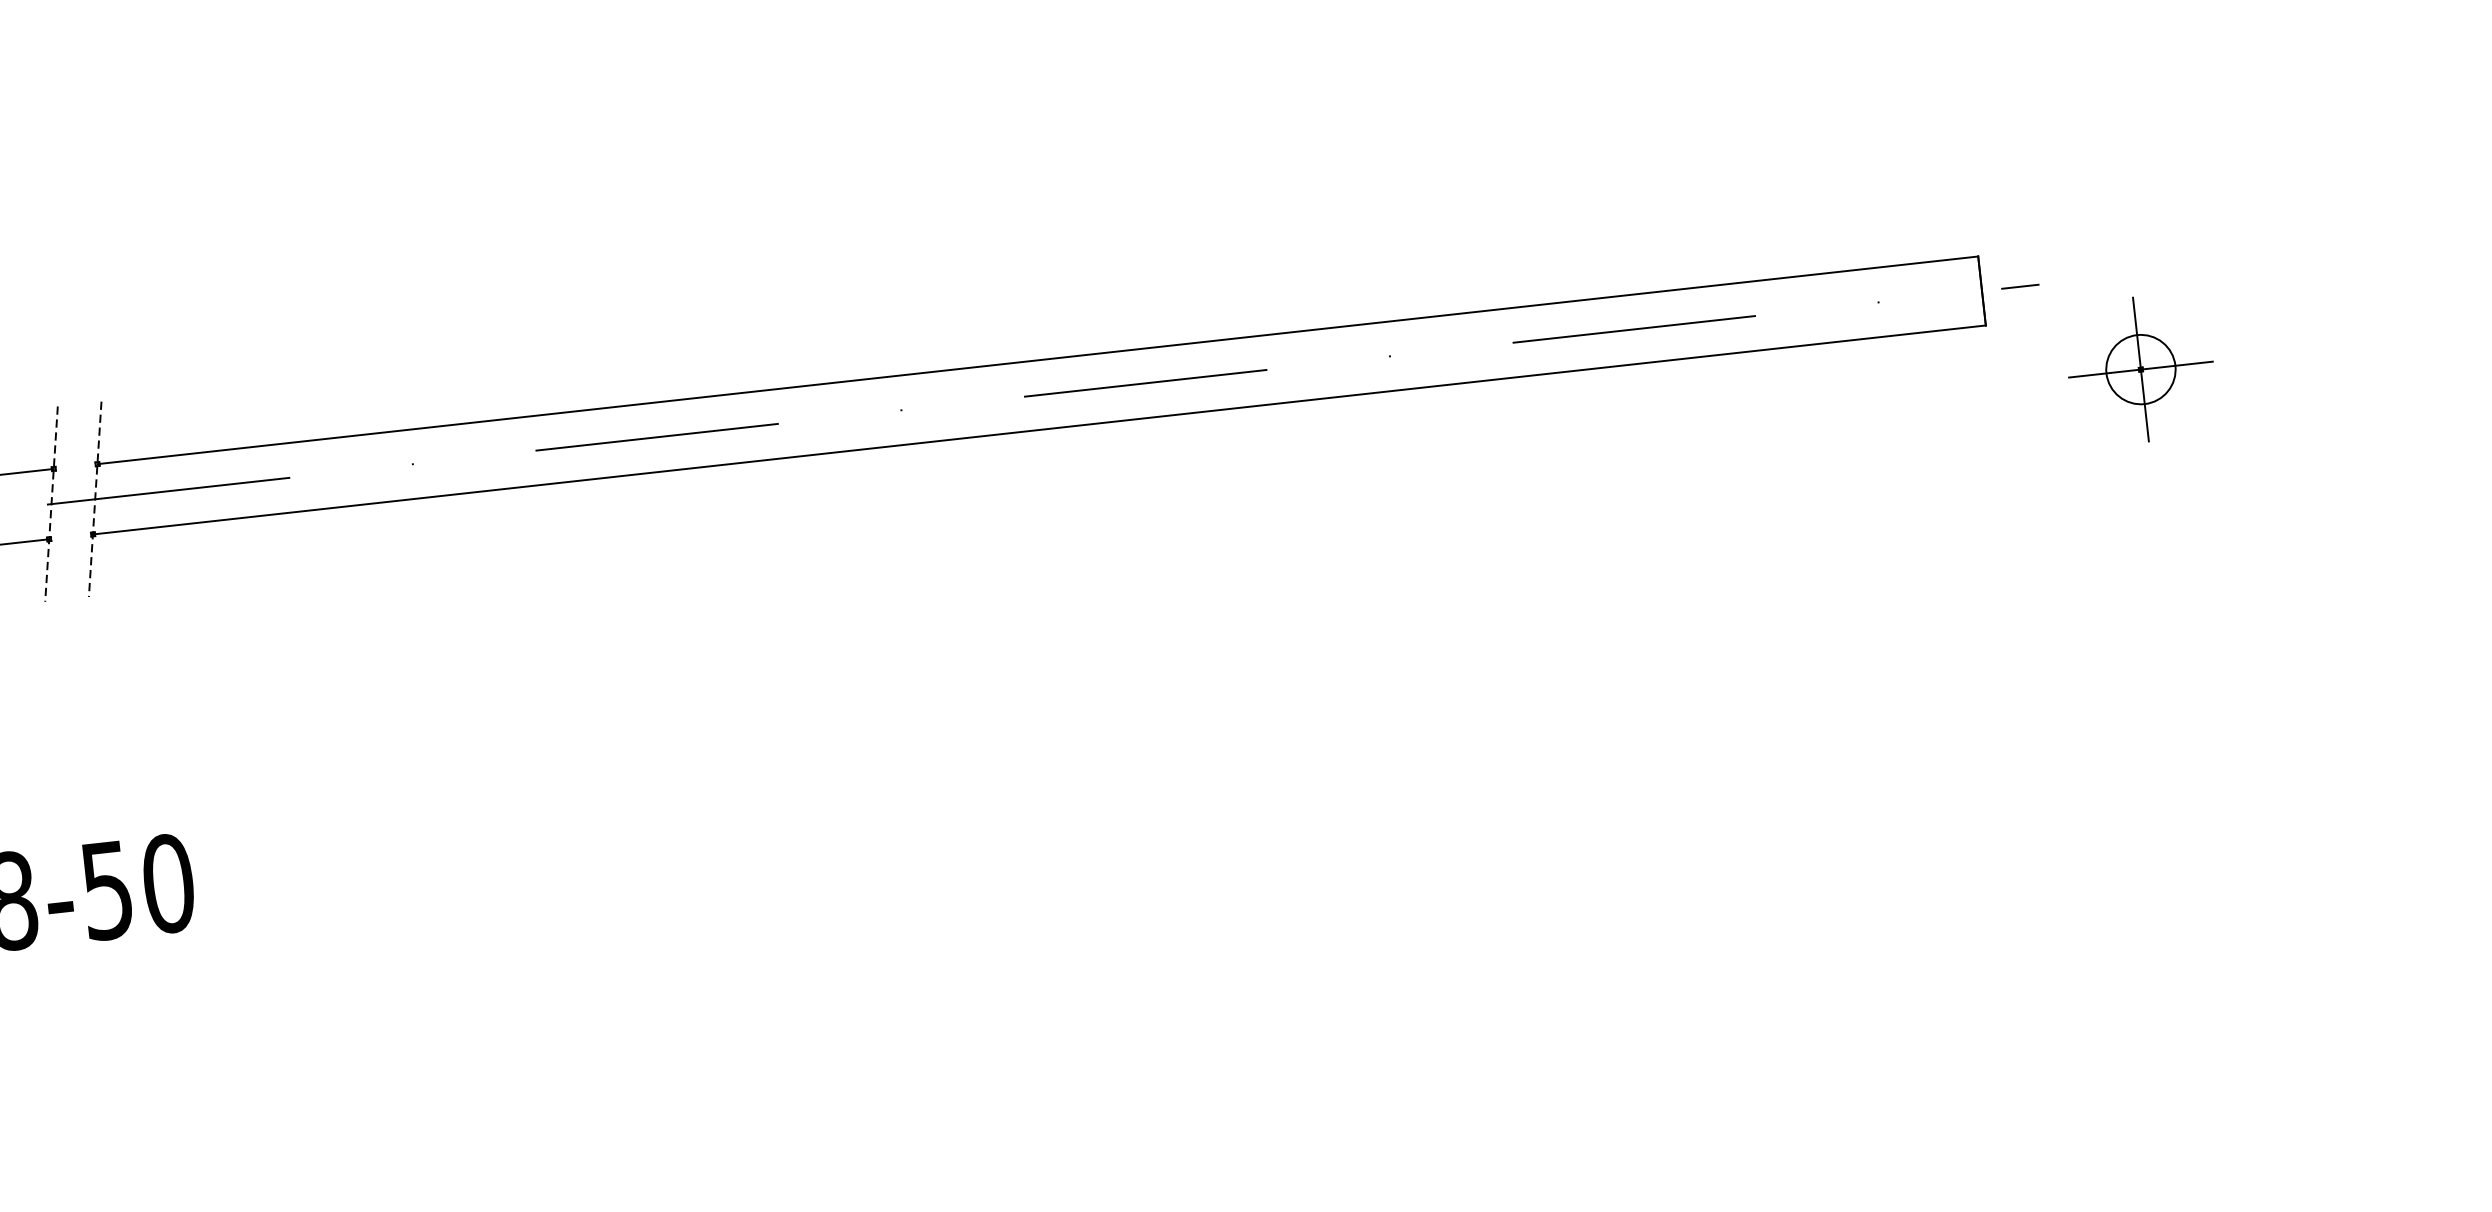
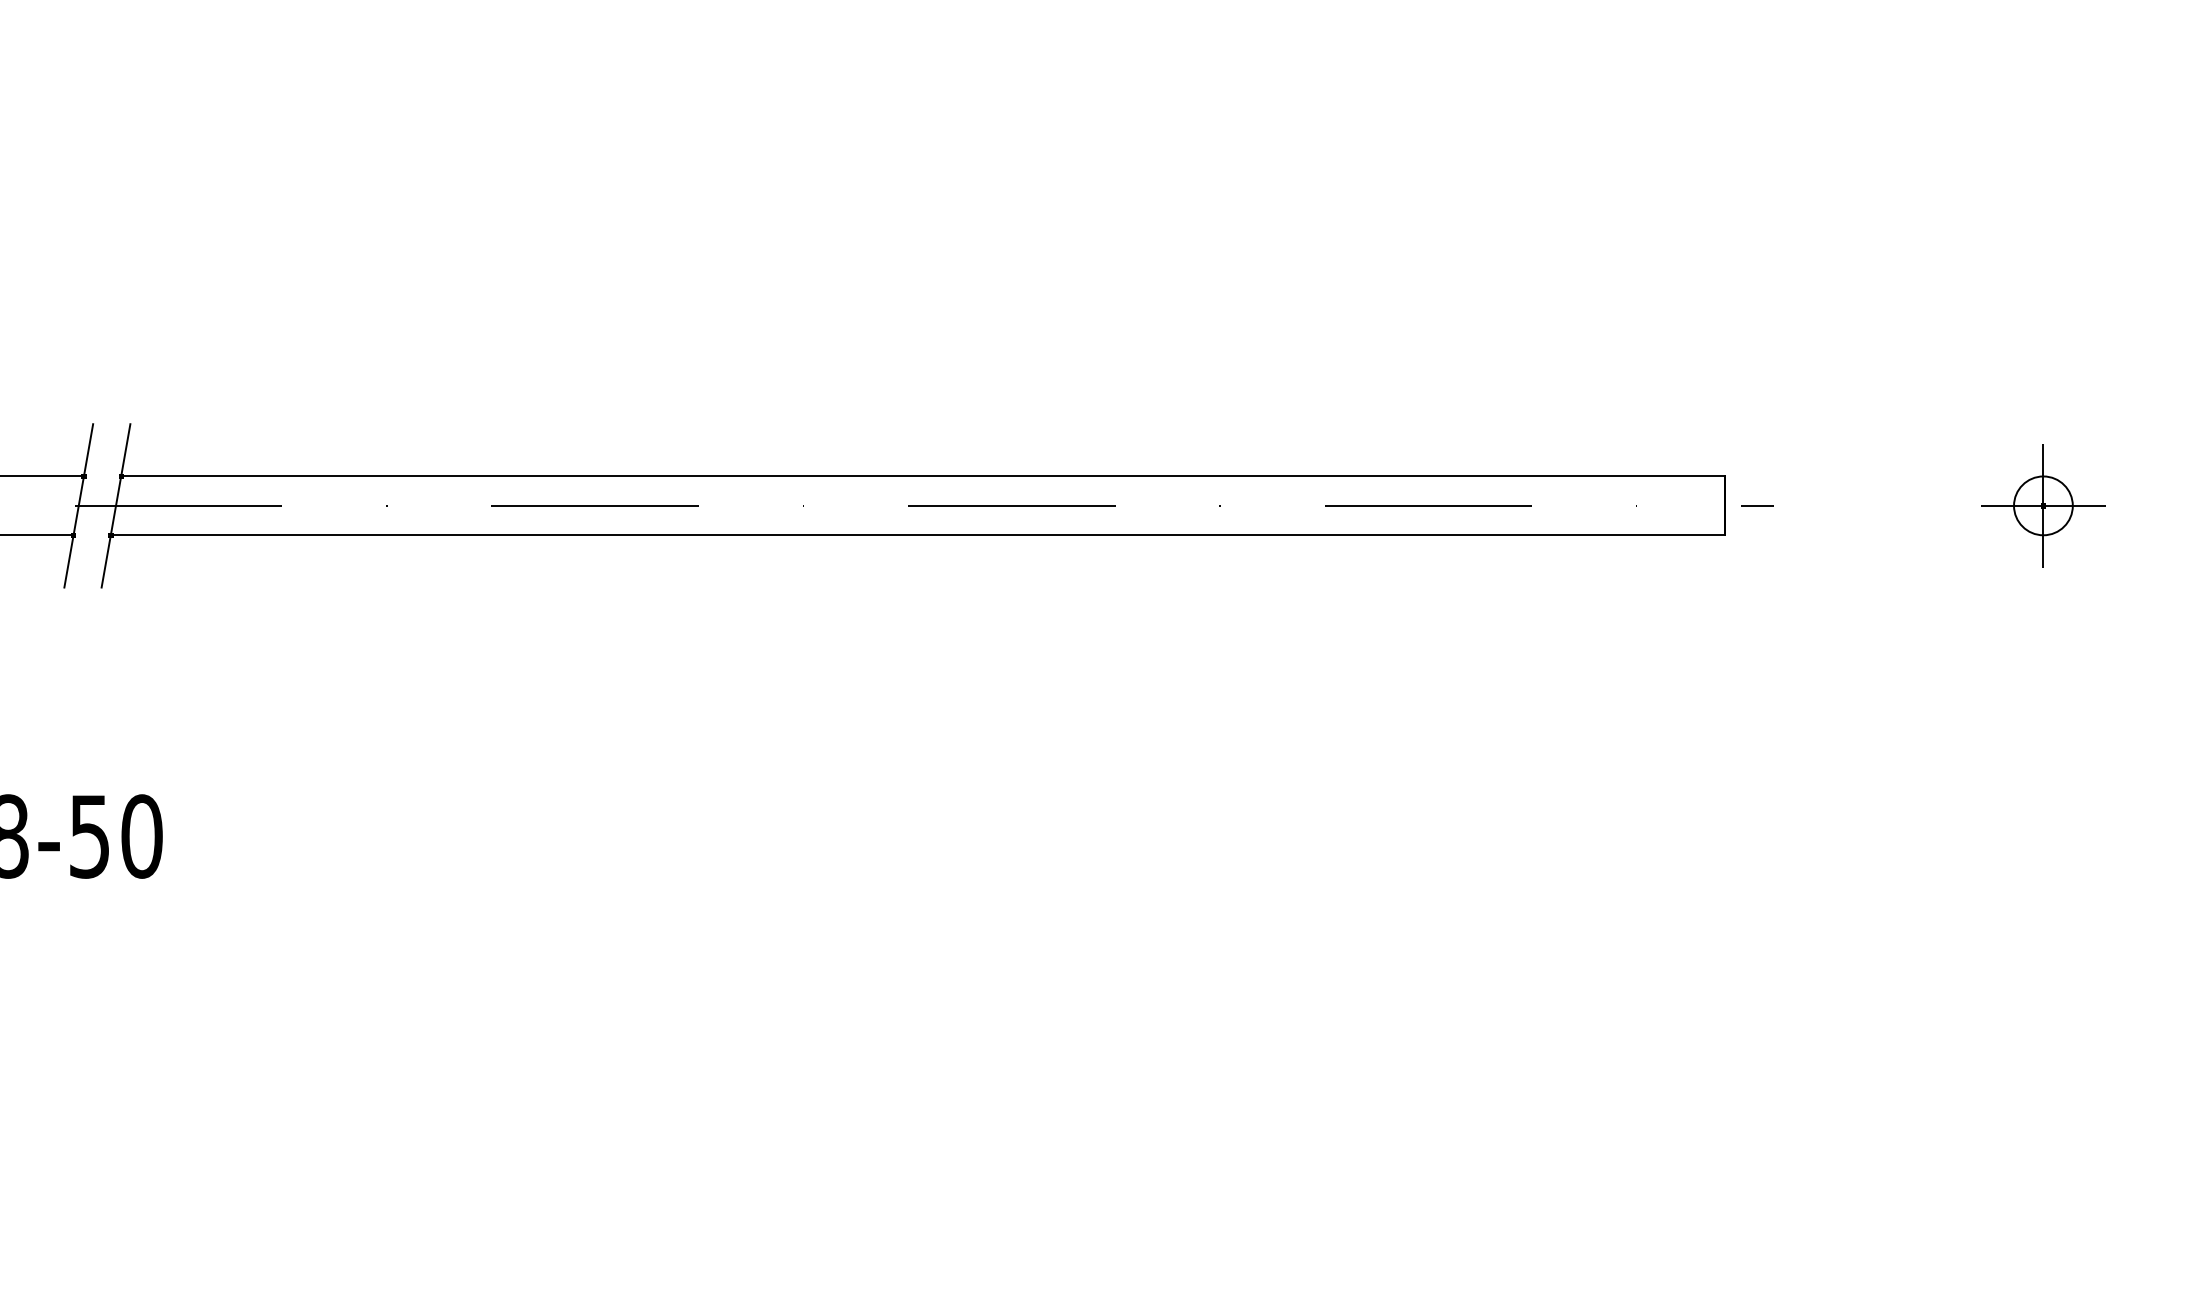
part: (2140, 369) -> (2043, 505), moved
line: (95, 498) -> (116, 505), dashed -> solid
line: (51, 503) -> (78, 505), dashed -> solid

